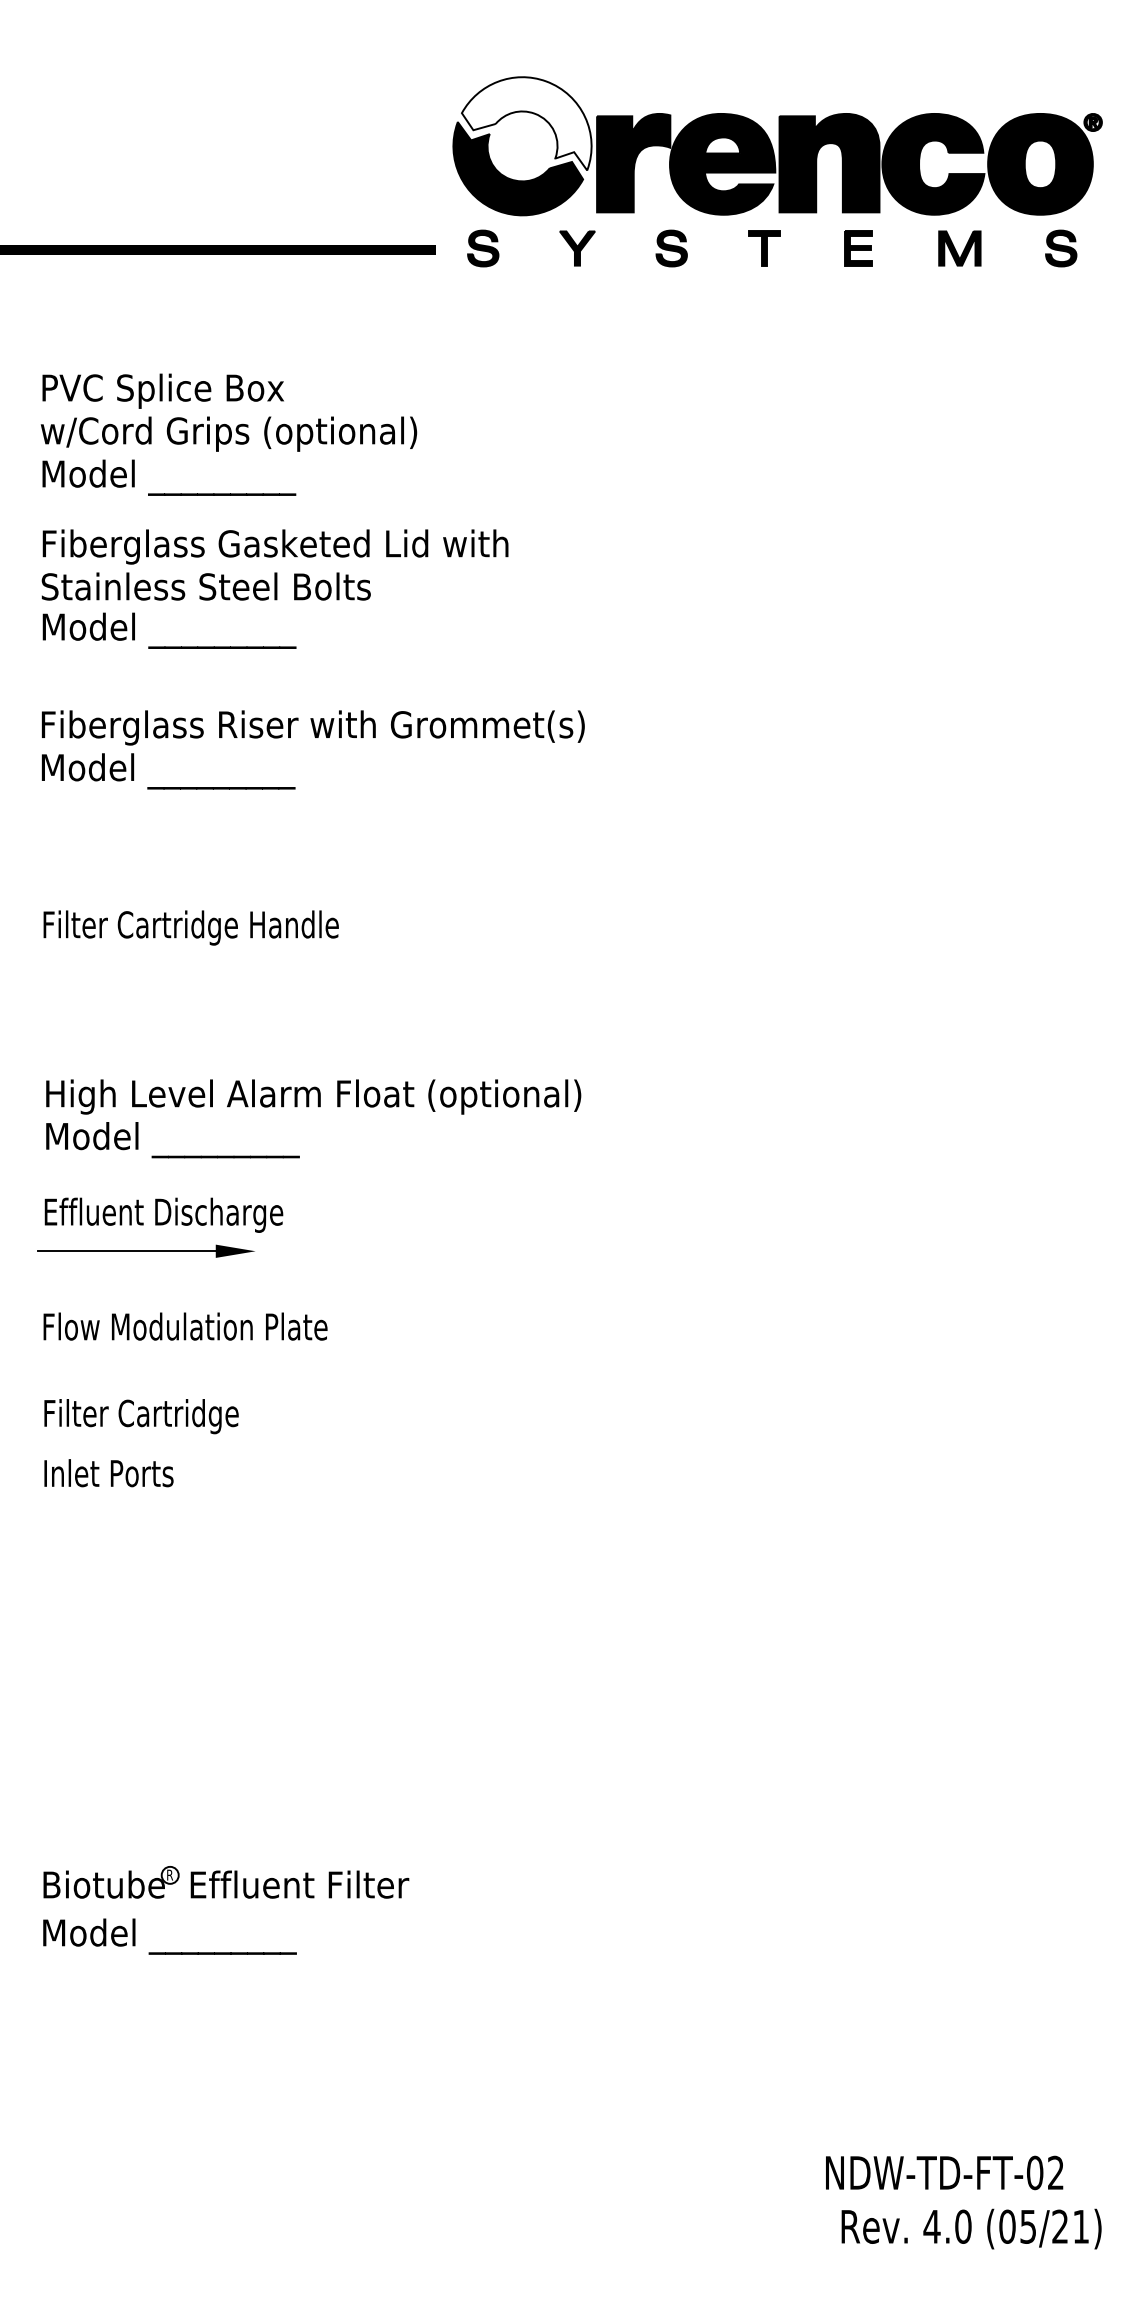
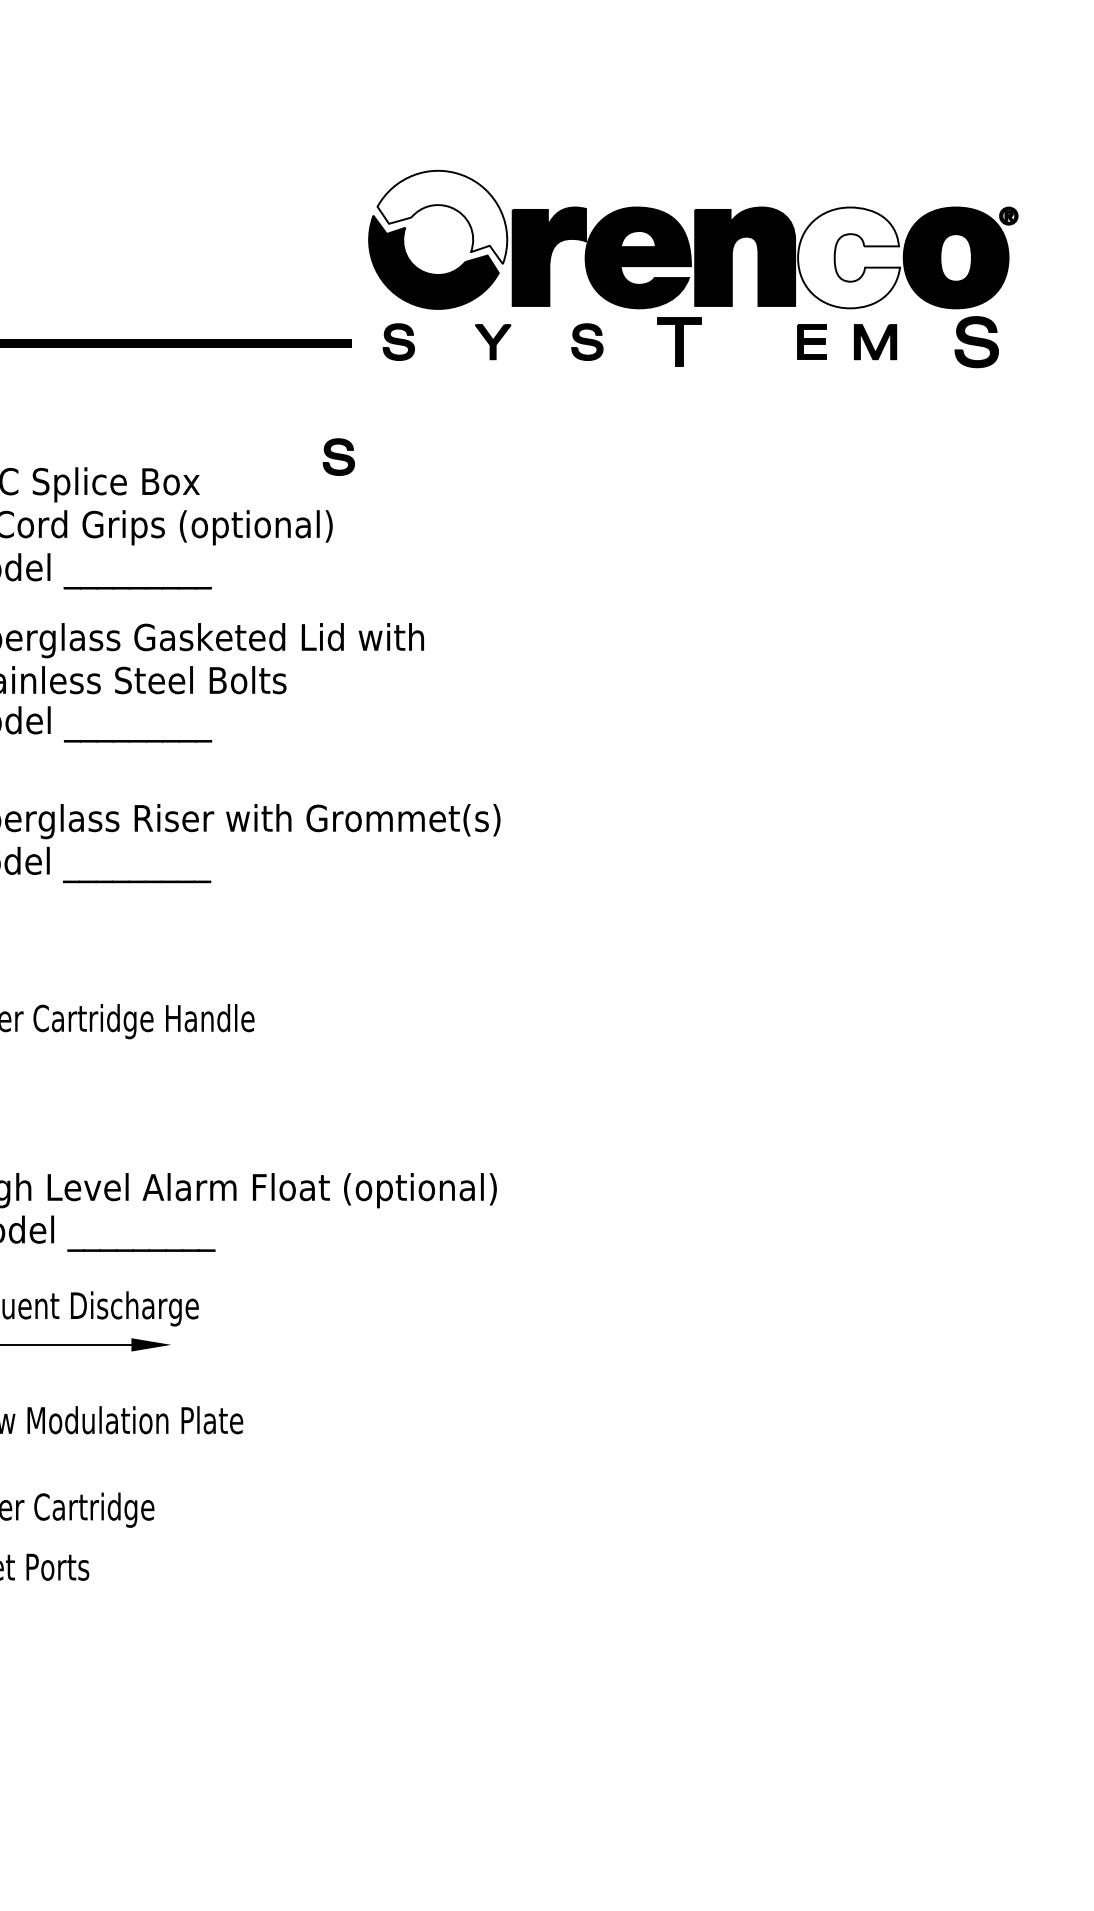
fill: (933, 163) -> (849, 257), removed
part: (764, 248) -> (680, 342), size x1.4
part: (858, 248) -> (812, 342), moved
part: (1061, 248) -> (977, 342), size x1.4
part: (423, 363) -> (339, 457), added

